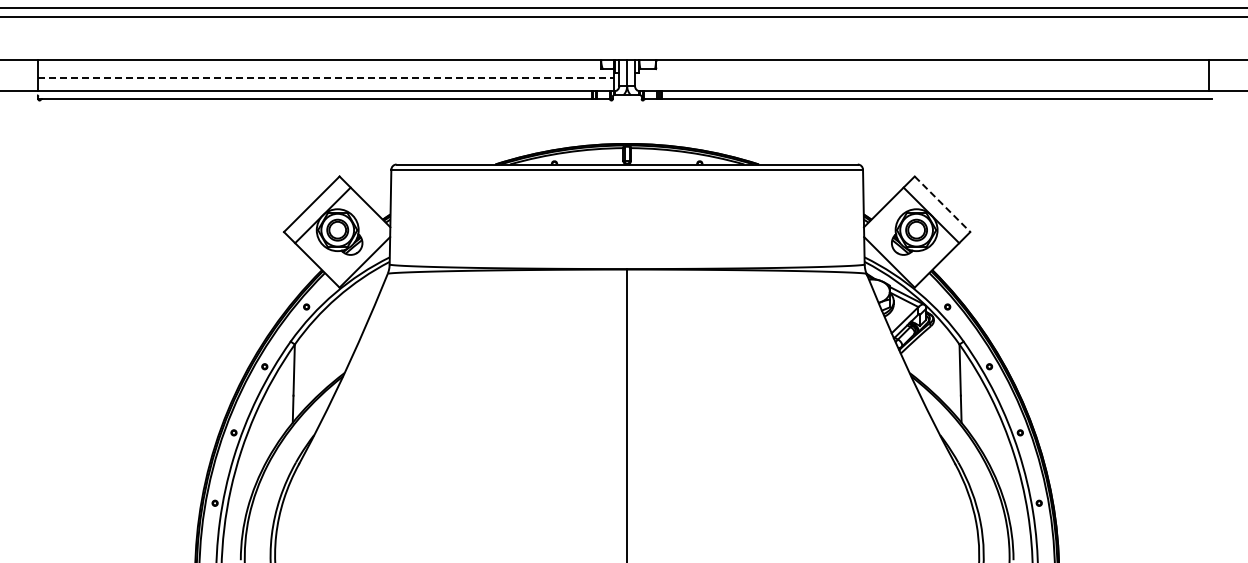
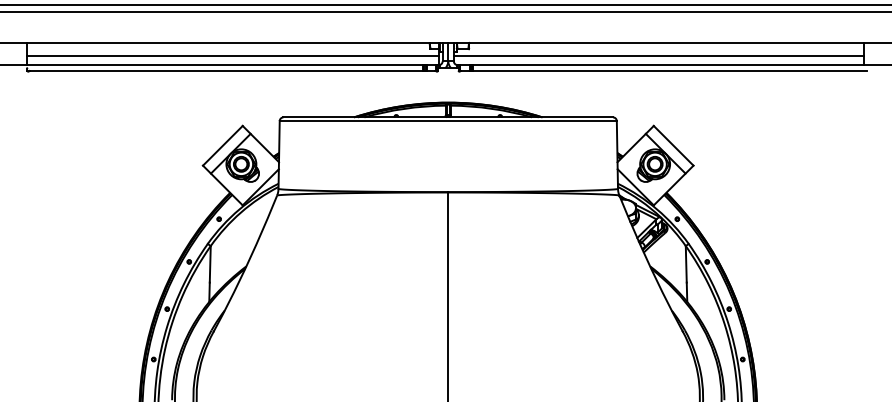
line: (326, 78) -> (233, 55), dashed -> solid
line: (921, 78) -> (658, 55), added
line: (942, 204) -> (673, 145), dashed -> solid

